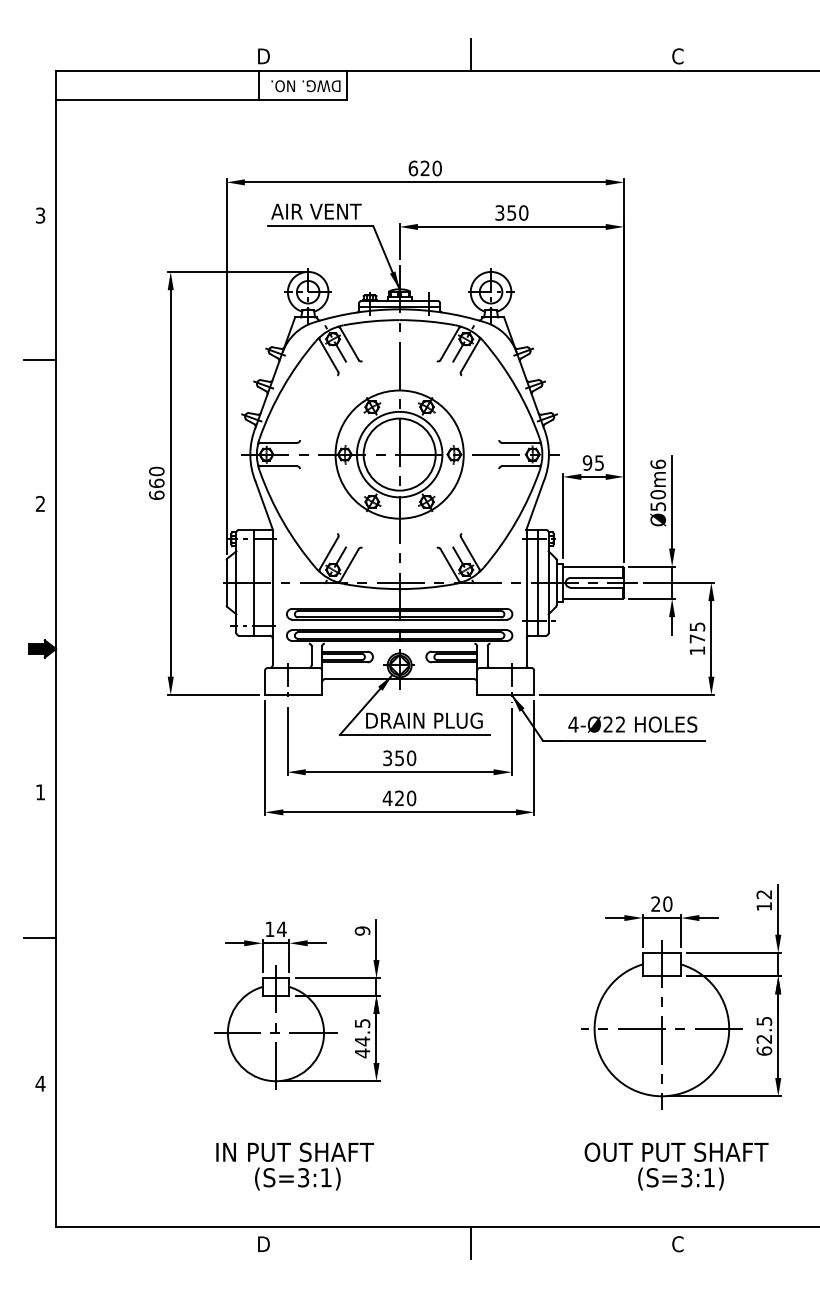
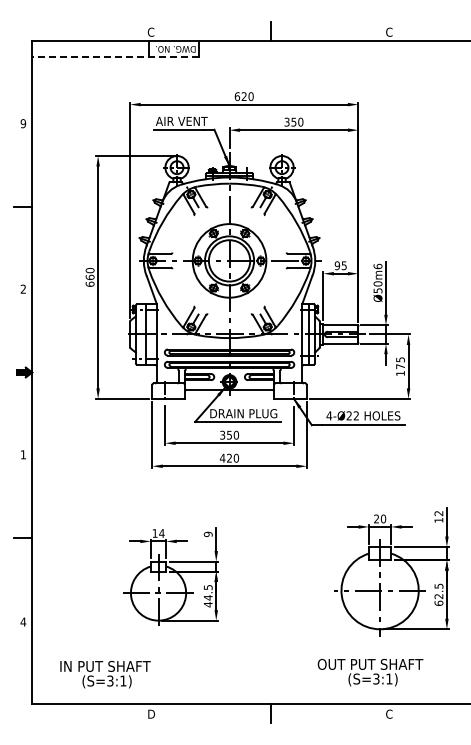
text: (261, 55) -> (150, 31), D -> C
line: (200, 100) -> (115, 57), solid -> dashed
text: (40, 215) -> (23, 123), 3 -> 9
text: (295, 1166) -> (105, 674), moved
text: (676, 1166) -> (370, 672), moved

